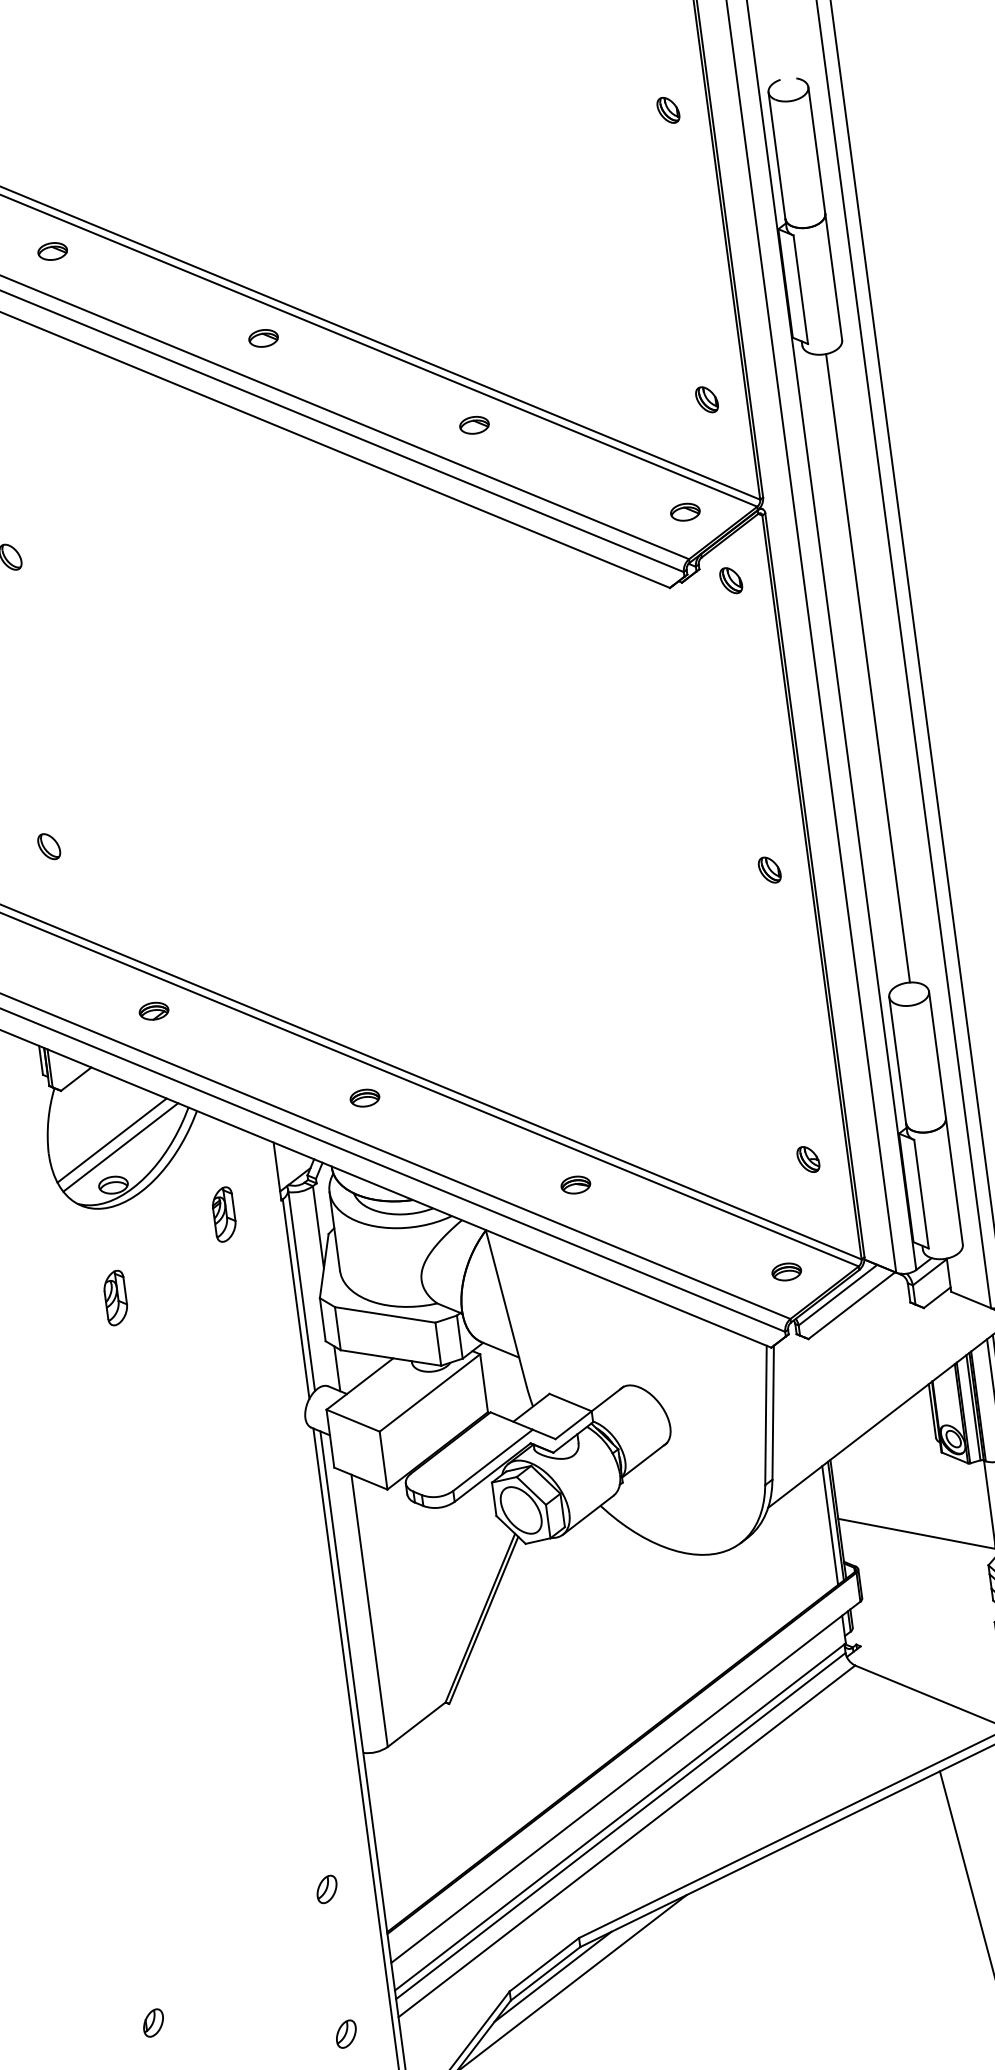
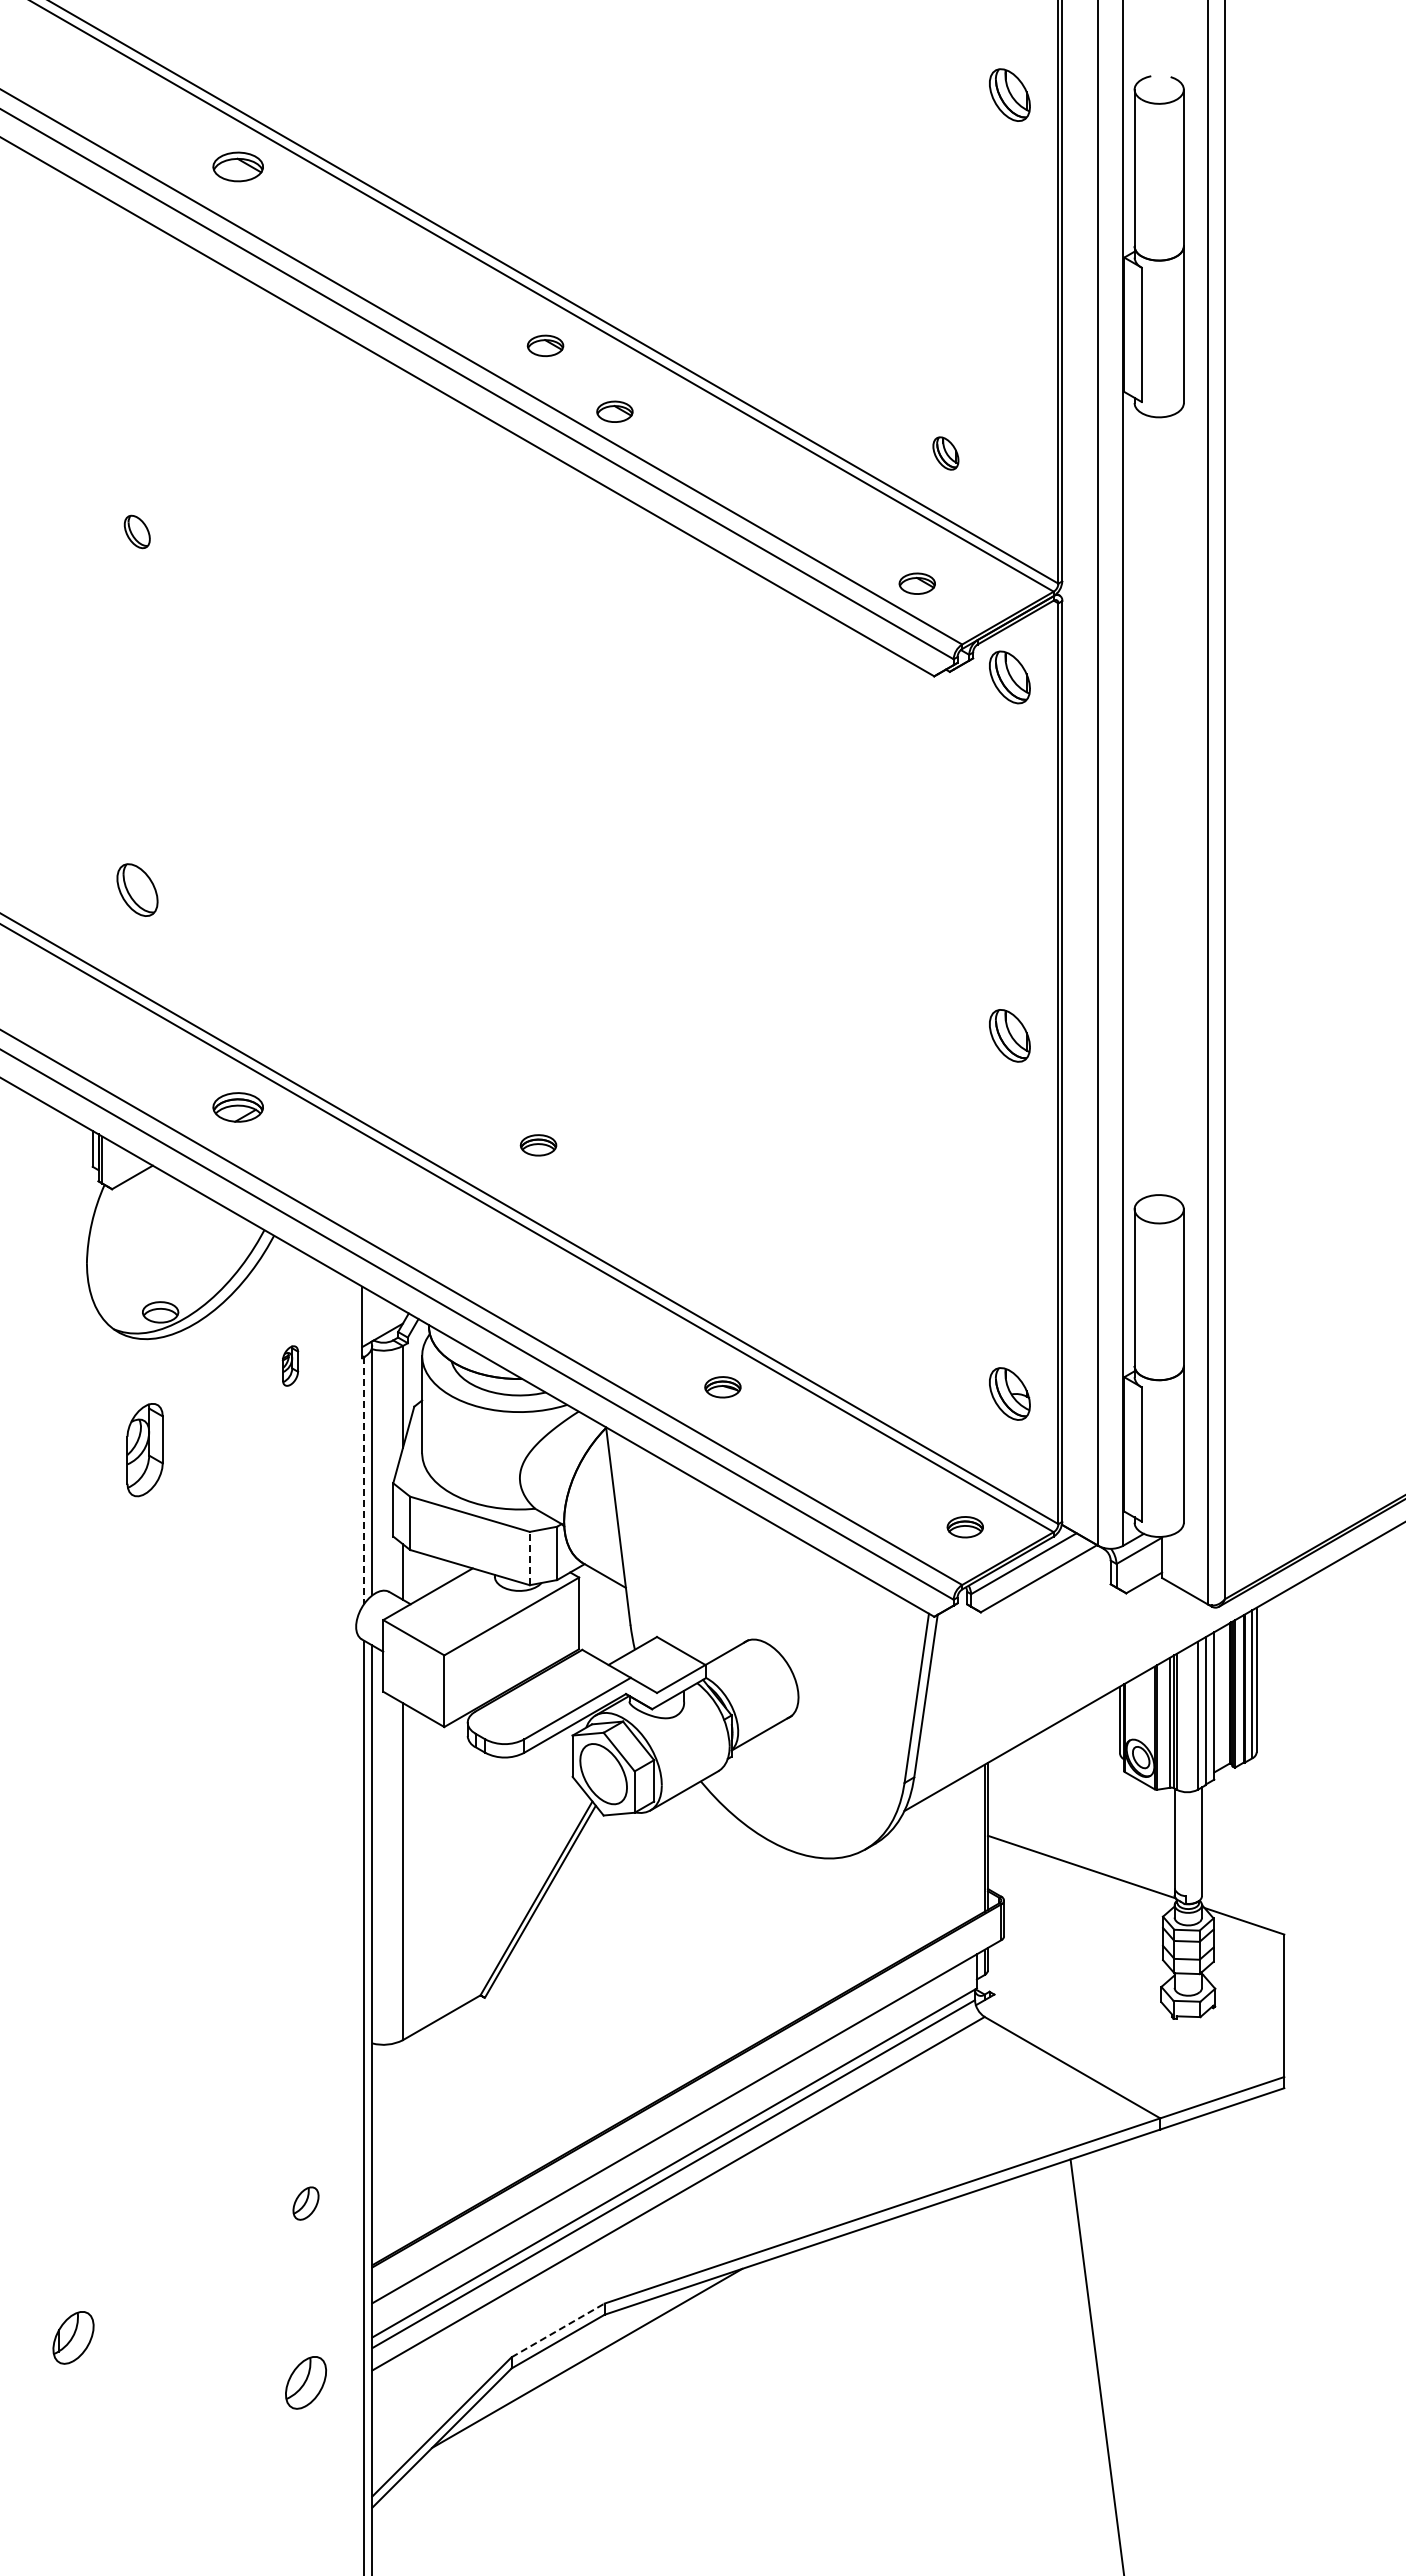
part: (668, 110) -> (1009, 95), size x1.6
part: (52, 251) -> (237, 166), size x1.4
part: (263, 338) -> (545, 345), moved
part: (706, 399) -> (945, 453), moved
part: (474, 425) -> (614, 411), moved
part: (684, 512) -> (916, 583), moved
part: (730, 580) -> (1009, 677), size x1.6
line: (868, 668) -> (1162, 806), removed
part: (48, 846) -> (136, 890), size x1.6
part: (769, 869) -> (1009, 1035), size x1.6
part: (153, 1011) -> (237, 1107), size x1.4
part: (364, 1098) -> (538, 1145), moved
line: (111, 1140) -> (165, 1257), removed
line: (120, 1147) -> (175, 1267), removed
part: (808, 1159) -> (1009, 1393), size x1.6
part: (224, 1214) -> (290, 1365), size x0.6
part: (115, 1297) -> (144, 1449), size x1.4
line: (296, 1299) -> (364, 1481), solid -> dashed
line: (438, 1344) -> (529, 1558), solid -> dashed
line: (829, 1525) -> (976, 1842), removed
line: (544, 1964) -> (558, 2330), solid -> dashed
line: (552, 1976) -> (566, 2346), removed
part: (152, 2022) -> (72, 2337), size x1.6
part: (345, 2034) -> (305, 2382), size x1.6

